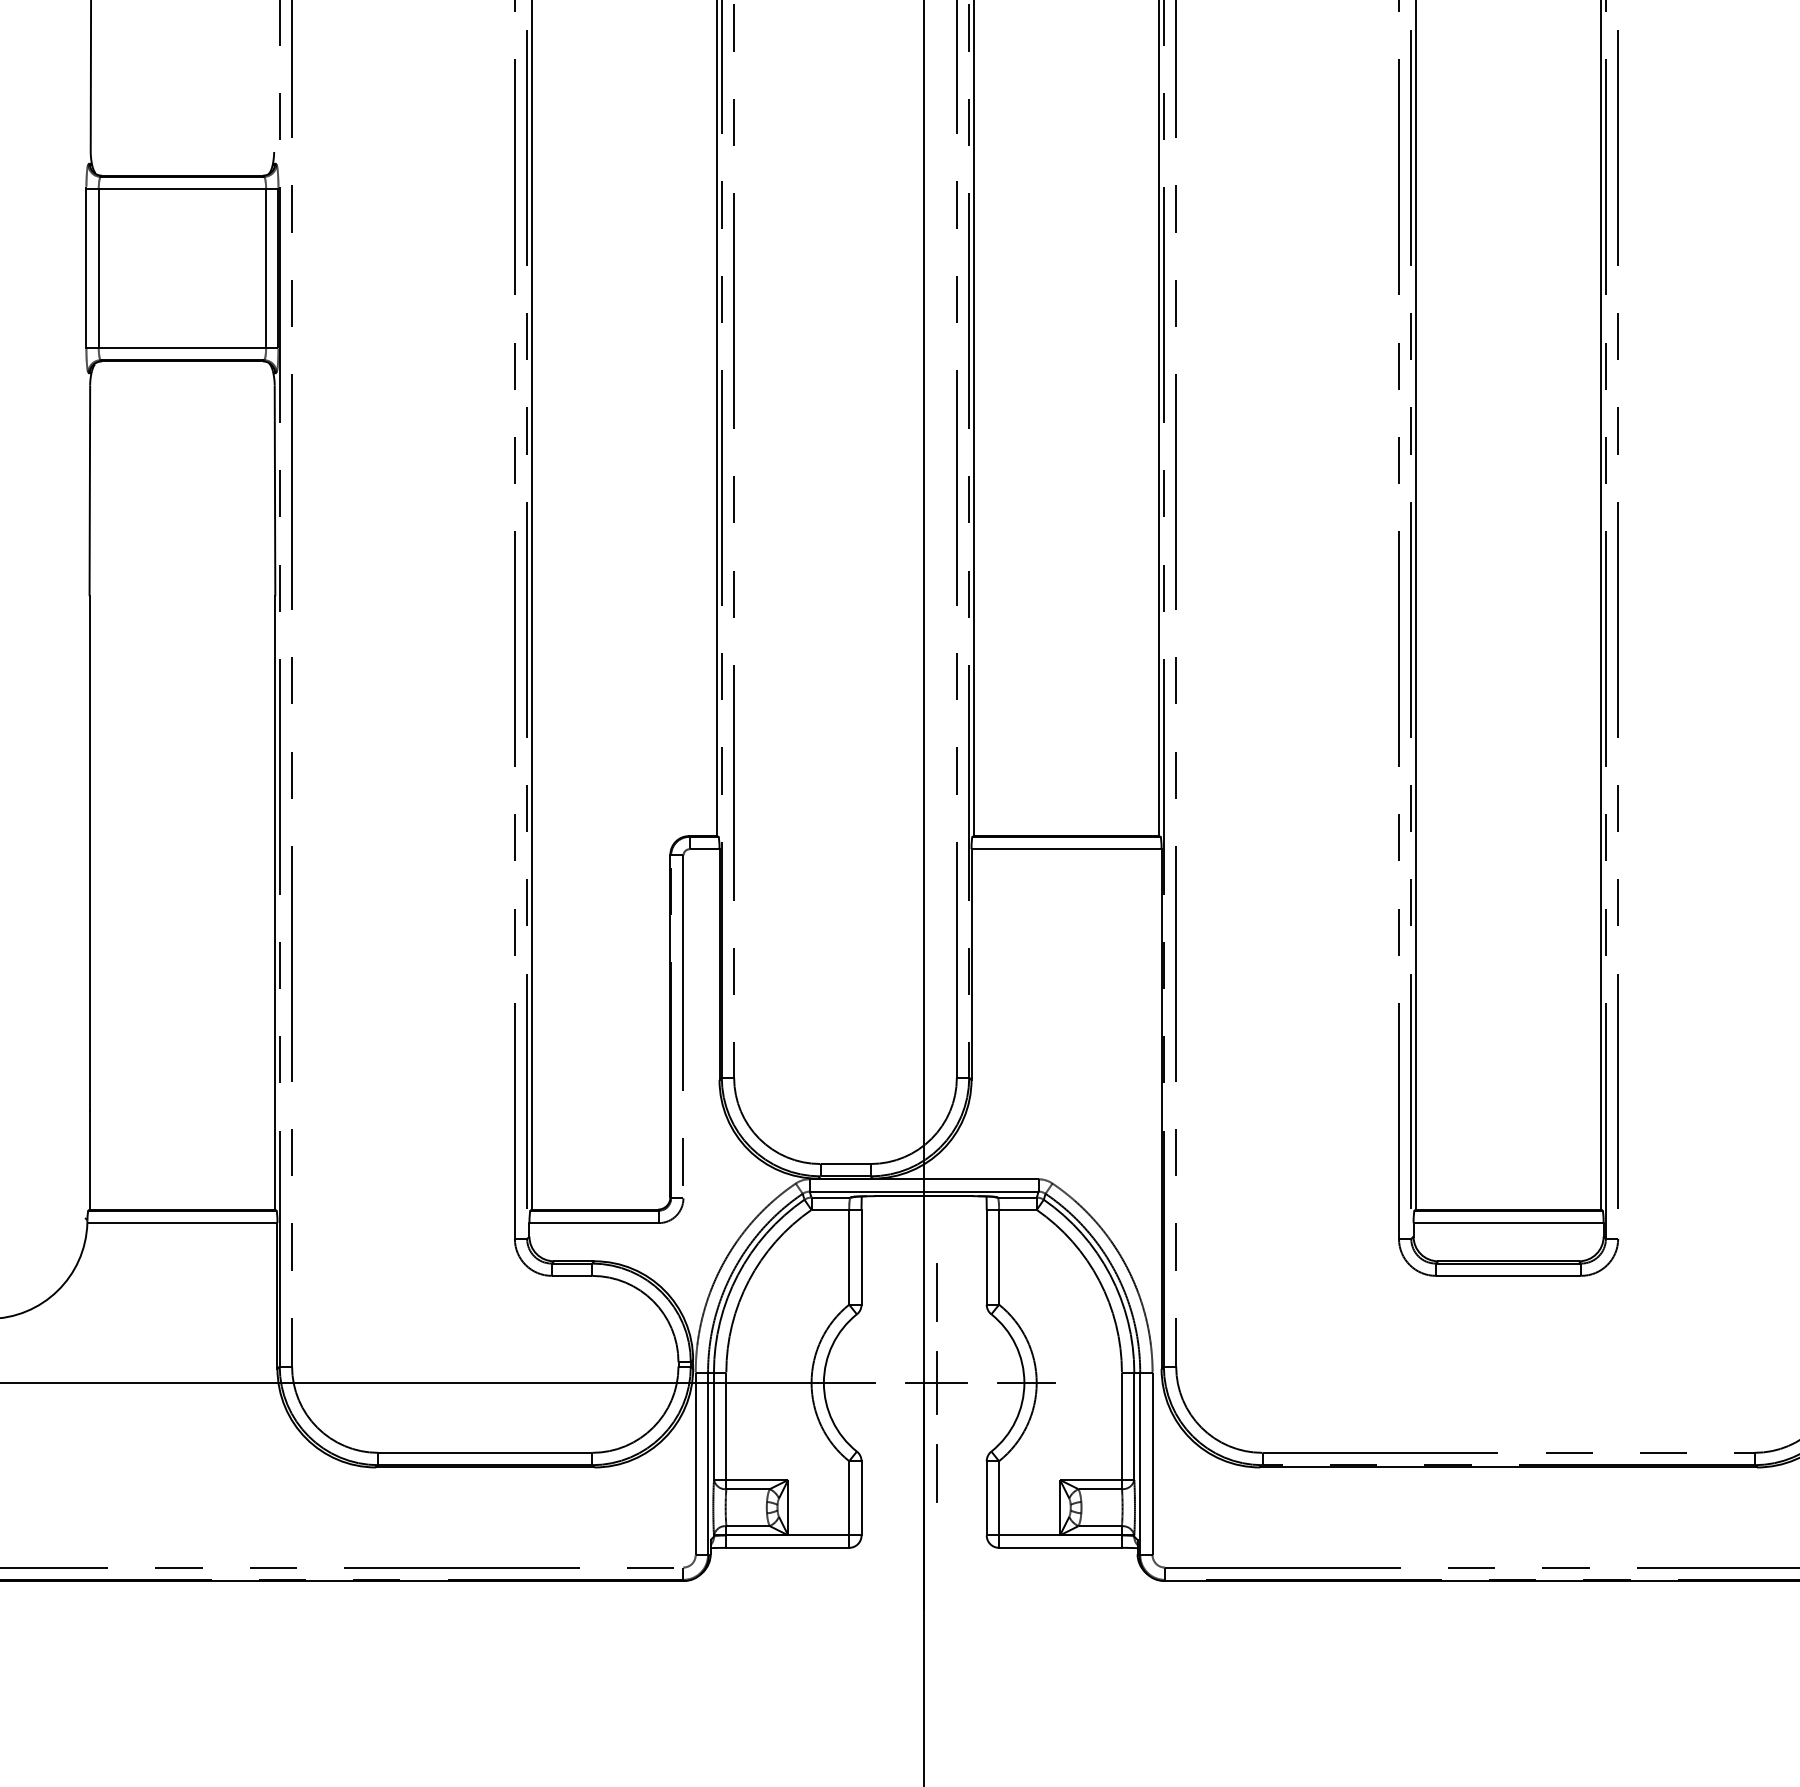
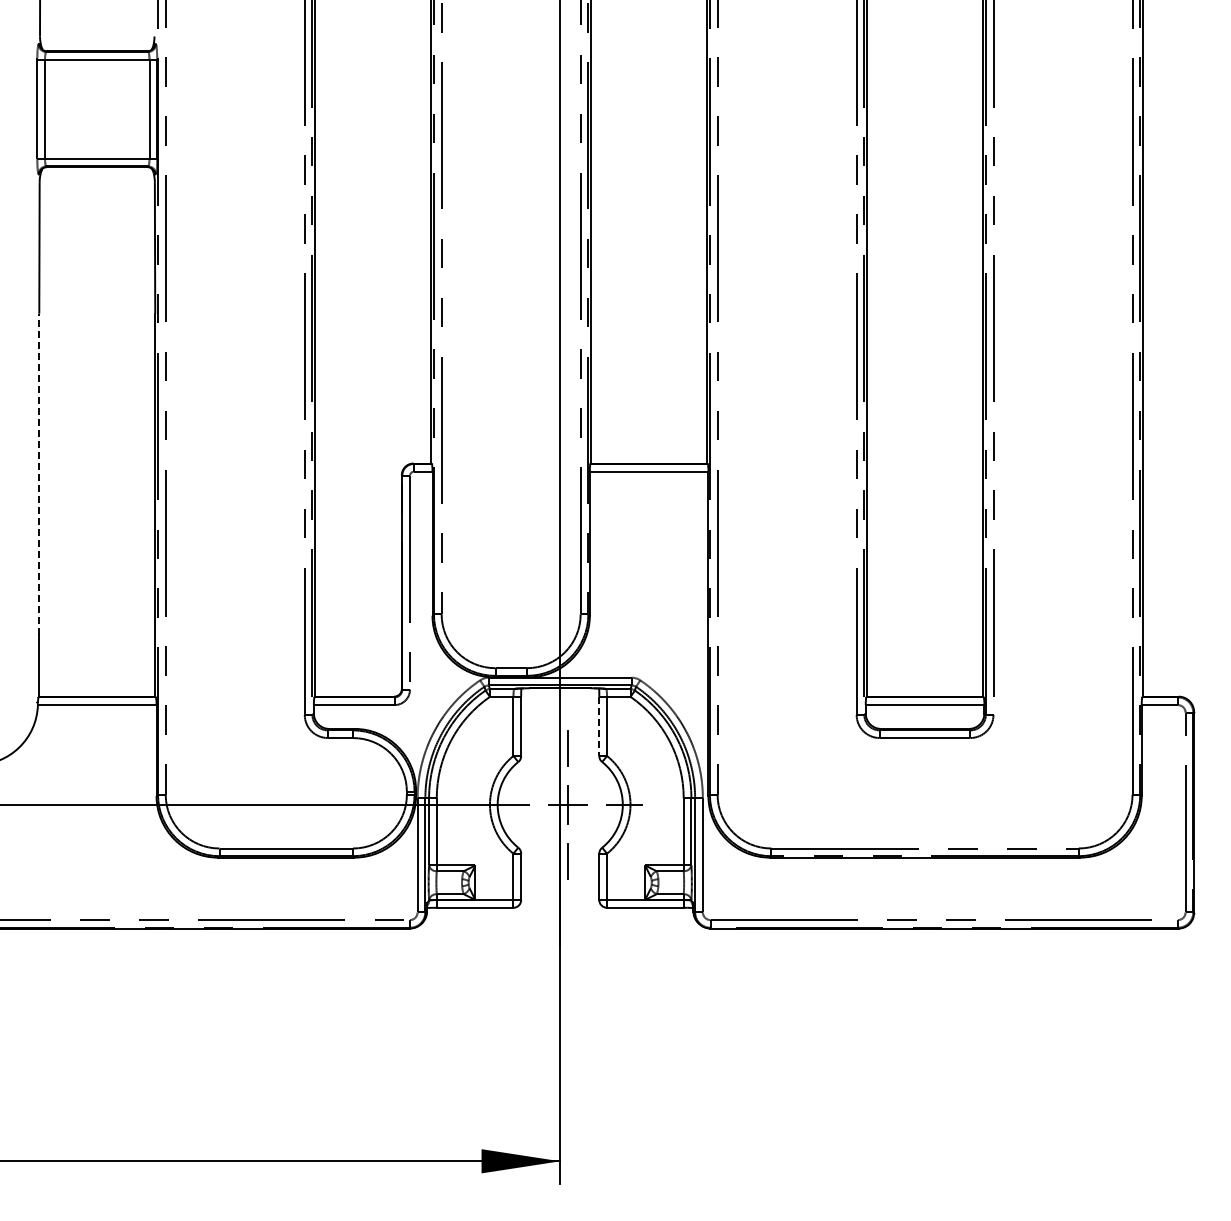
line: (89, 853) -> (39, 474), solid -> dashed
line: (987, 1257) -> (599, 726), solid -> dashed

